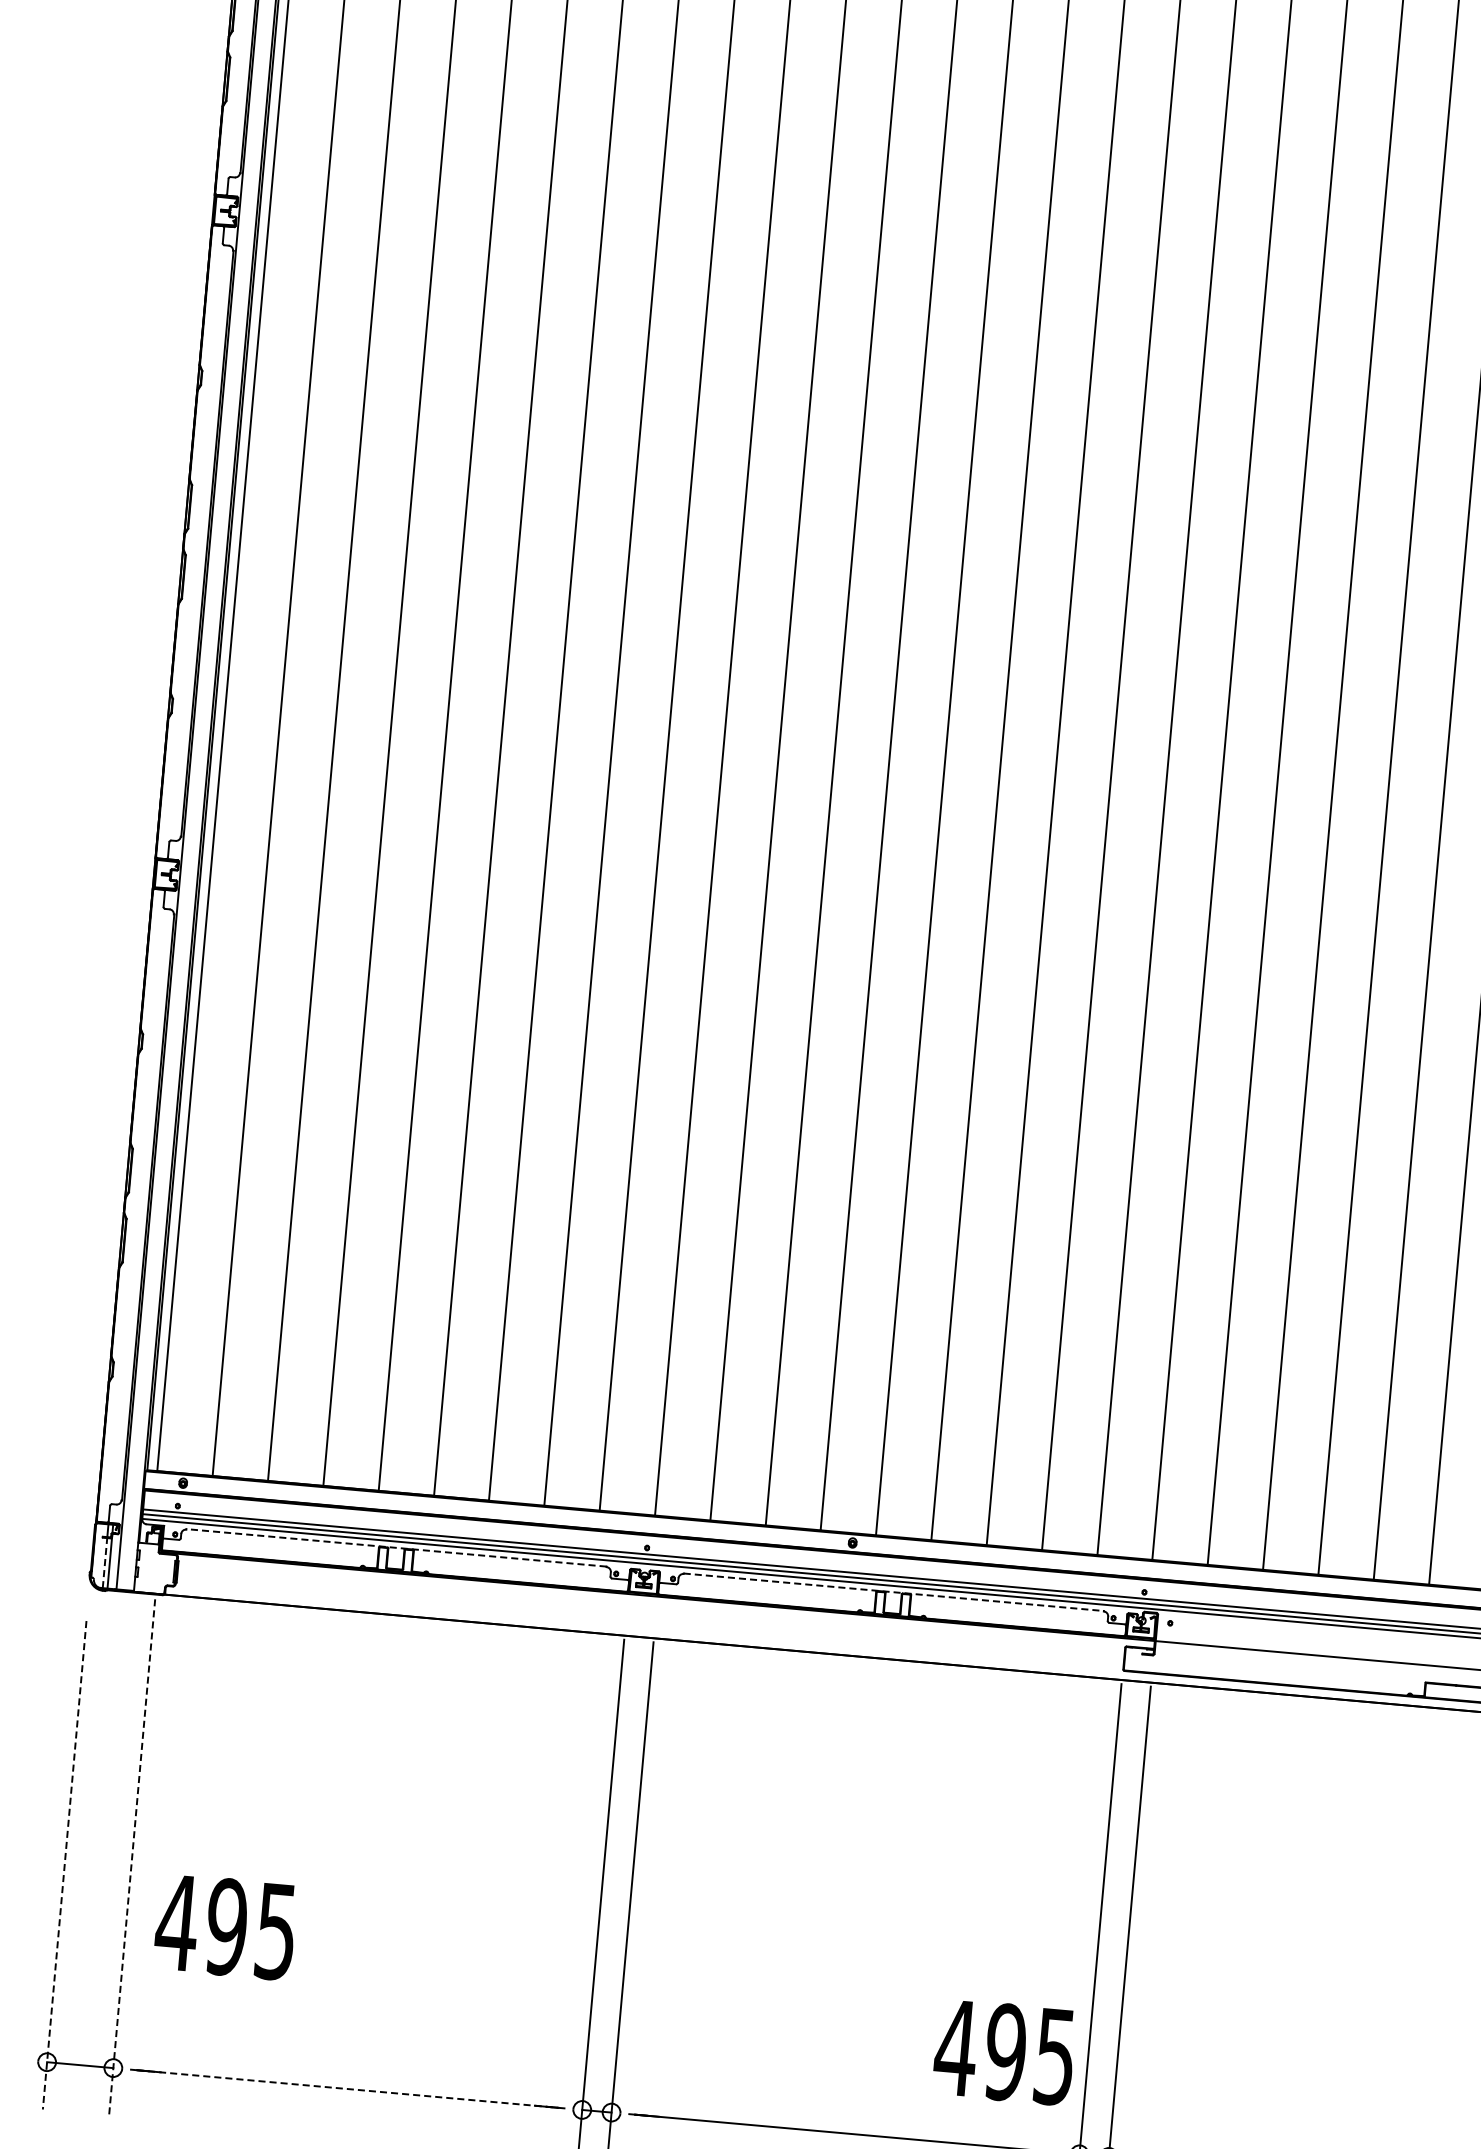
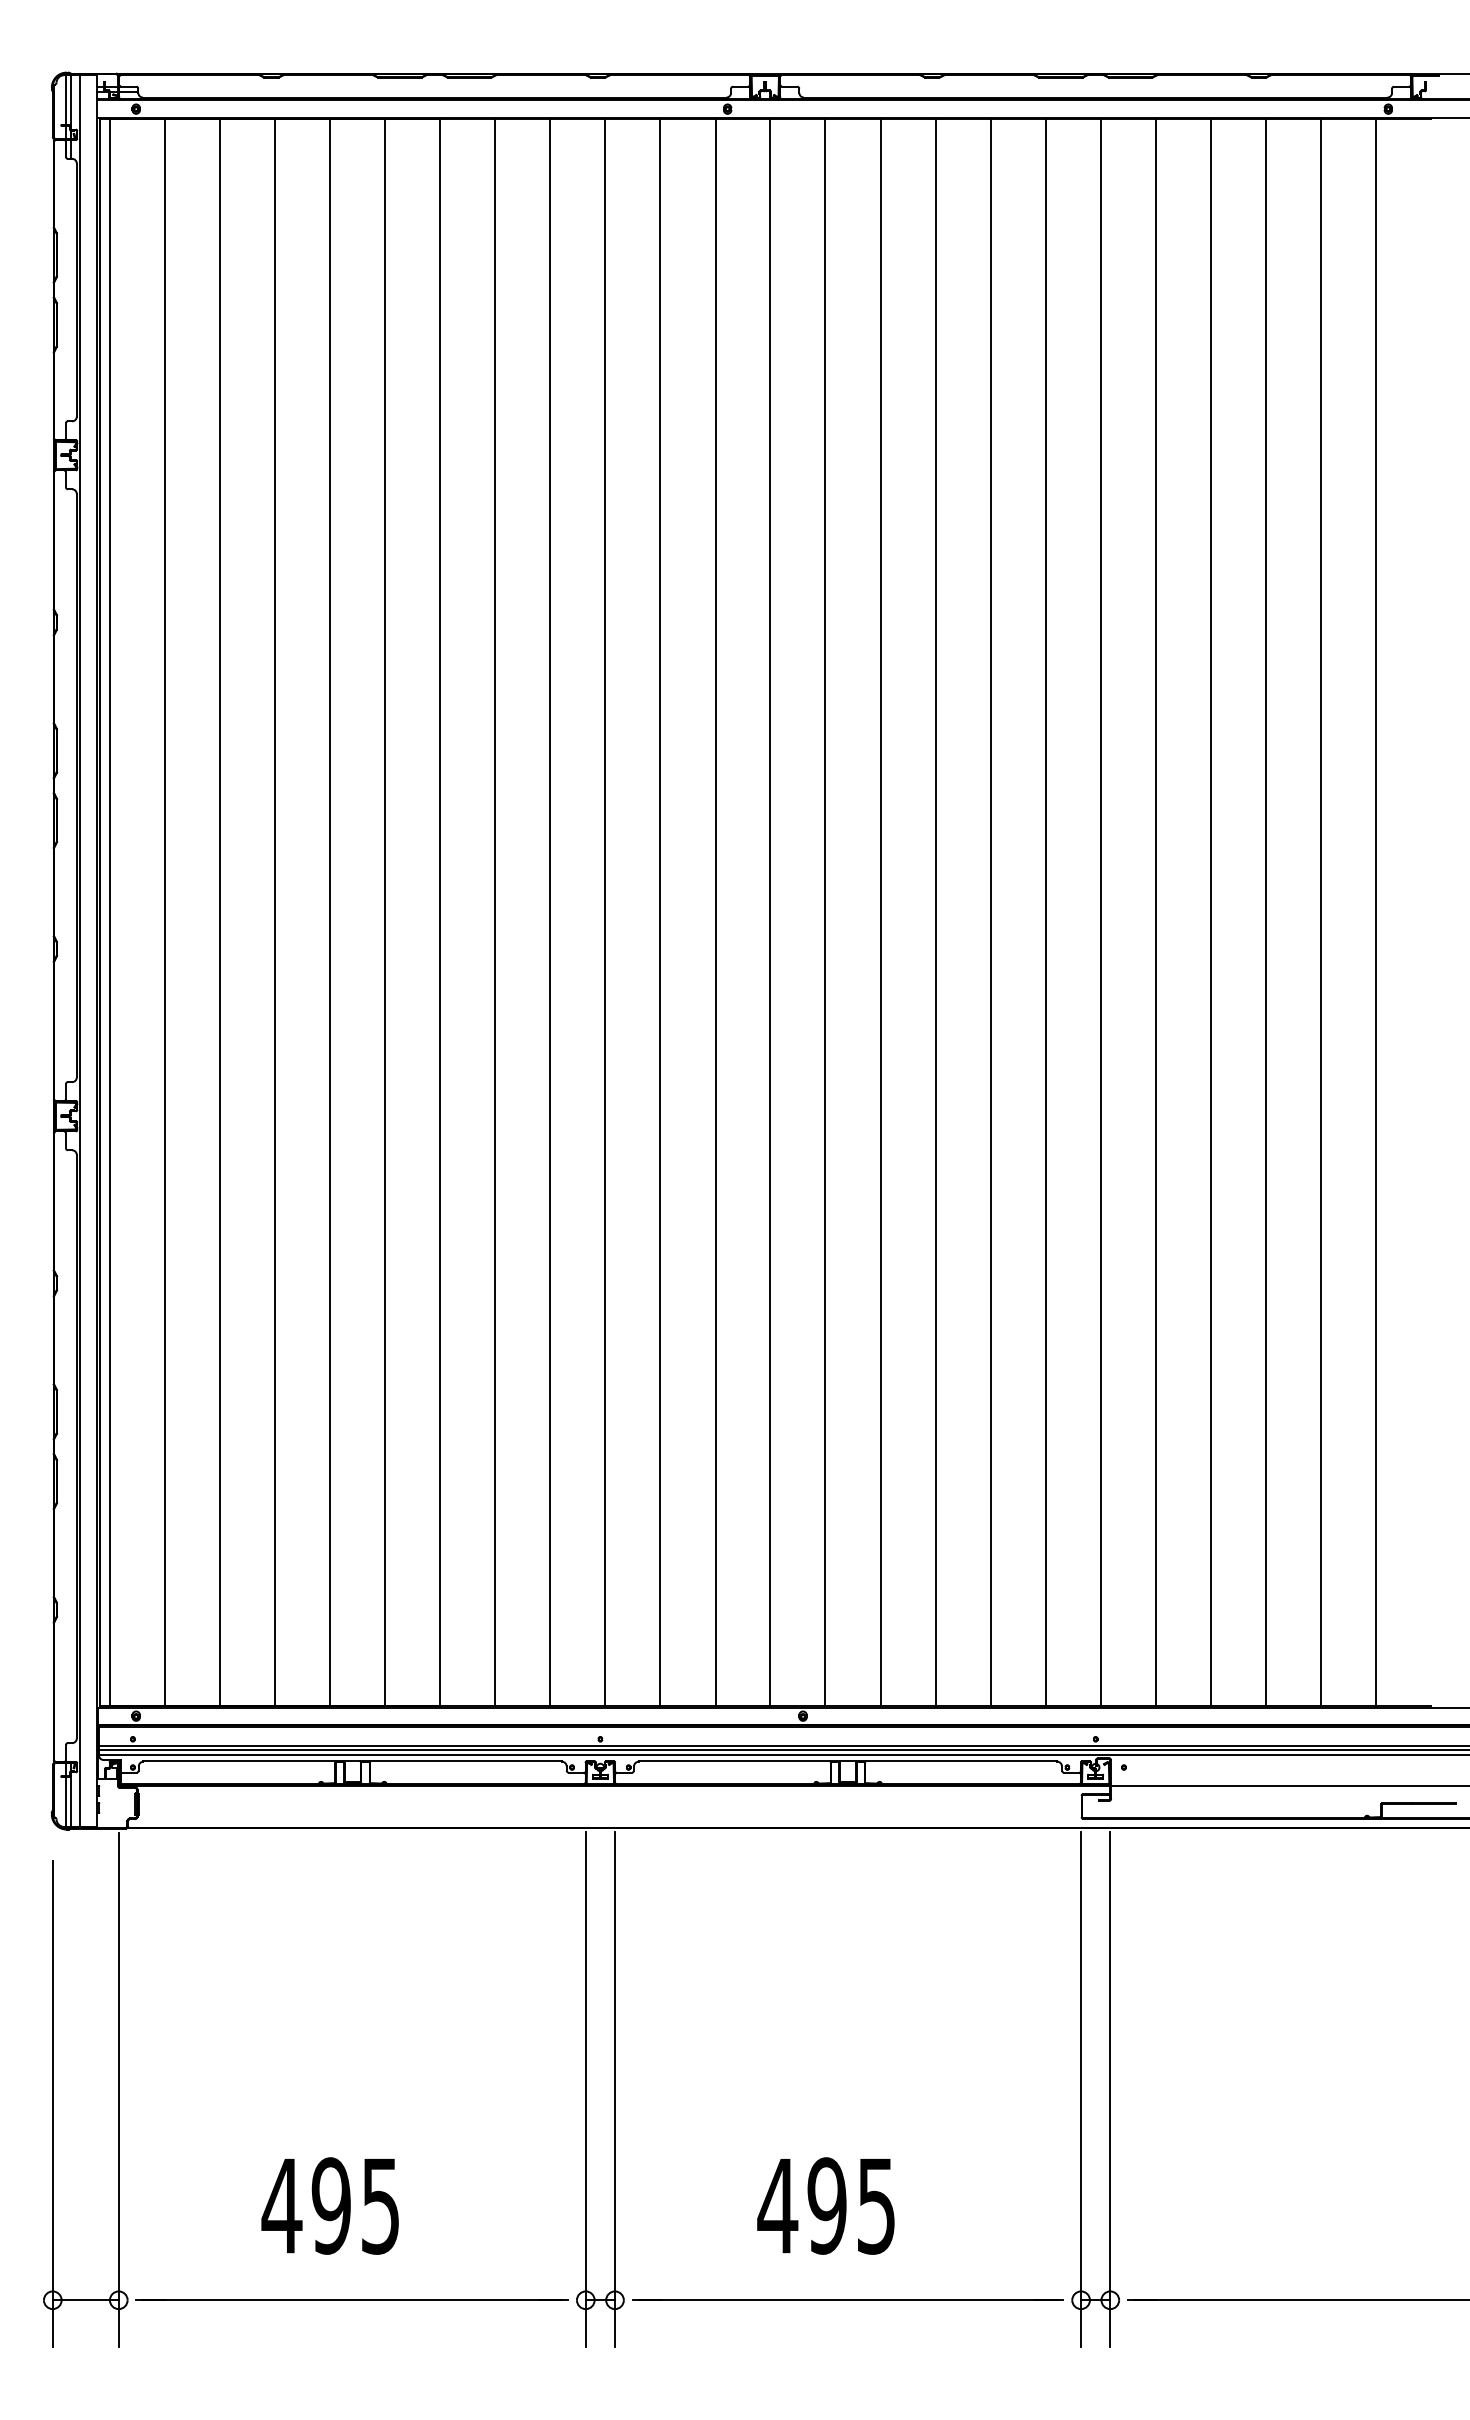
line: (396, 1548) -> (352, 1761), dashed -> solid
line: (105, 1563) -> (66, 1802), dashed -> solid
line: (894, 1592) -> (848, 1761), dashed -> solid
line: (131, 1857) -> (118, 2090), dashed -> solid
line: (64, 1865) -> (52, 2104), dashed -> solid
text: (224, 1926) -> (329, 2205), moved
text: (1004, 2051) -> (825, 2205), moved
line: (347, 2089) -> (352, 2300), dashed -> solid

